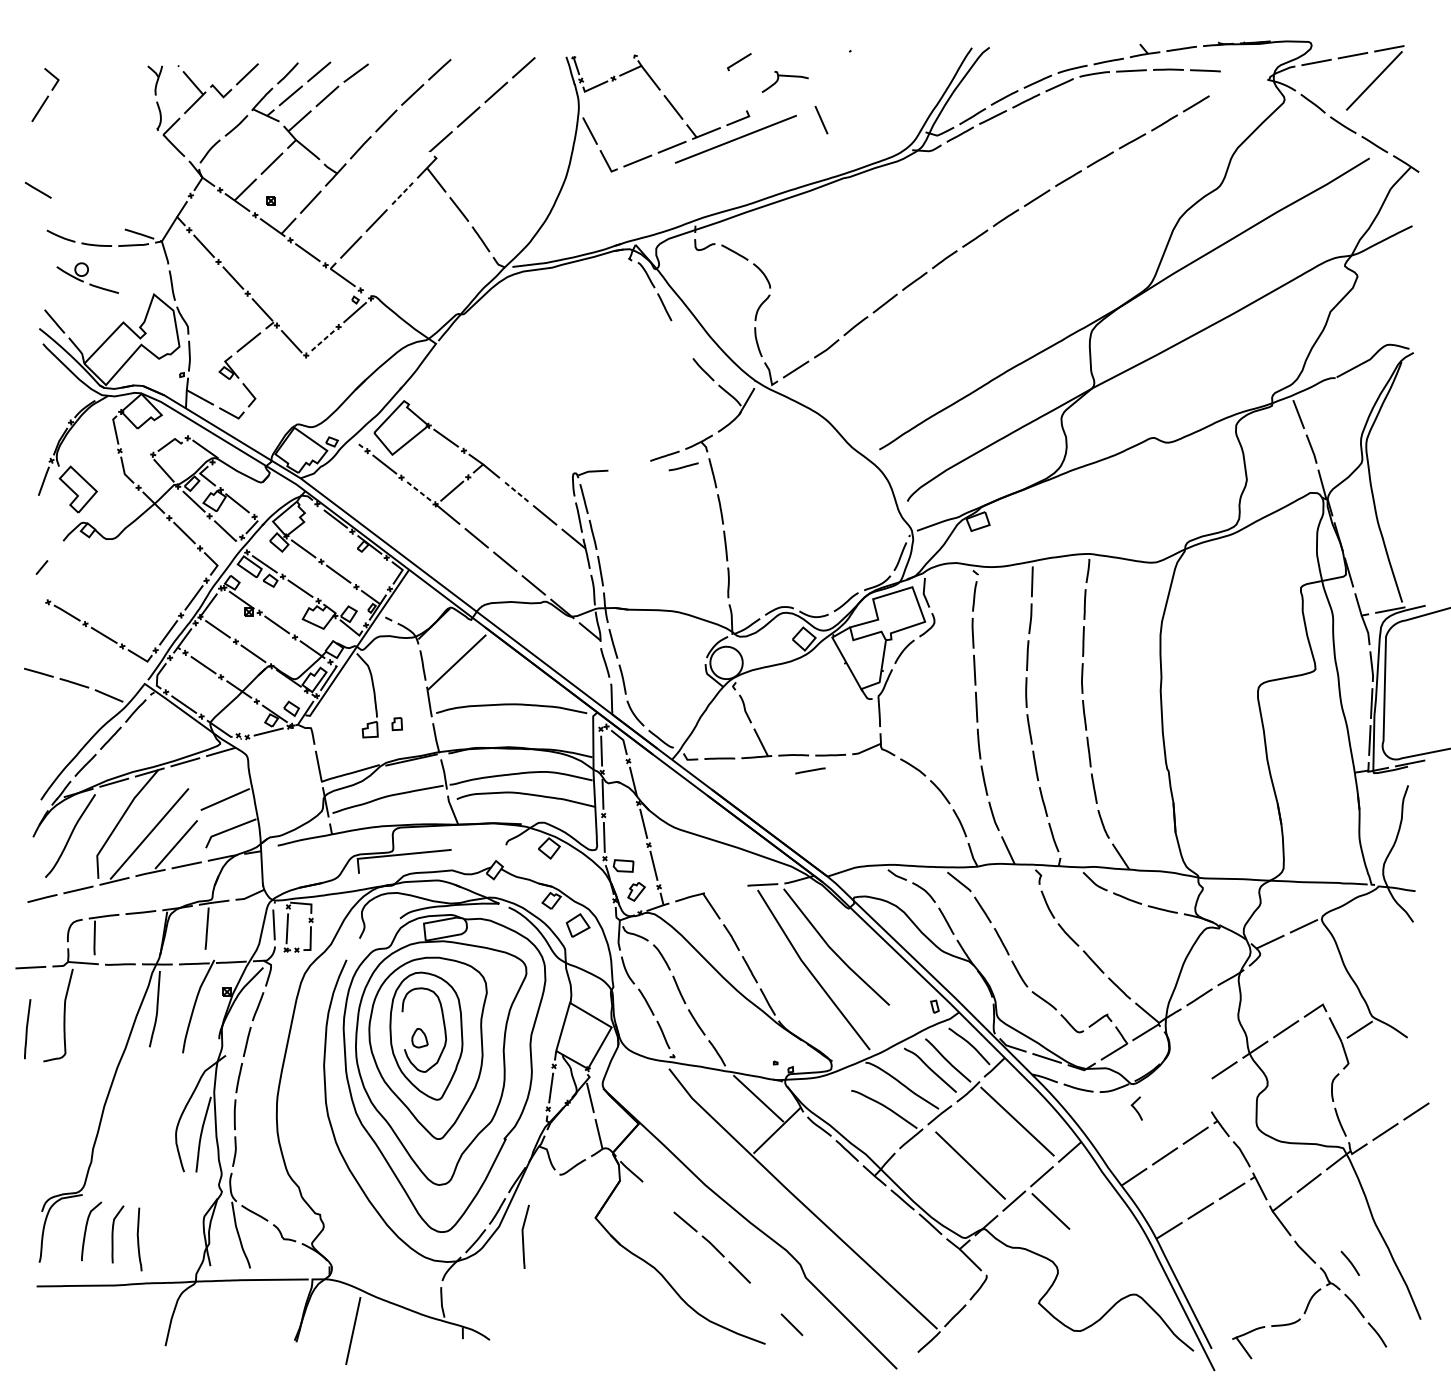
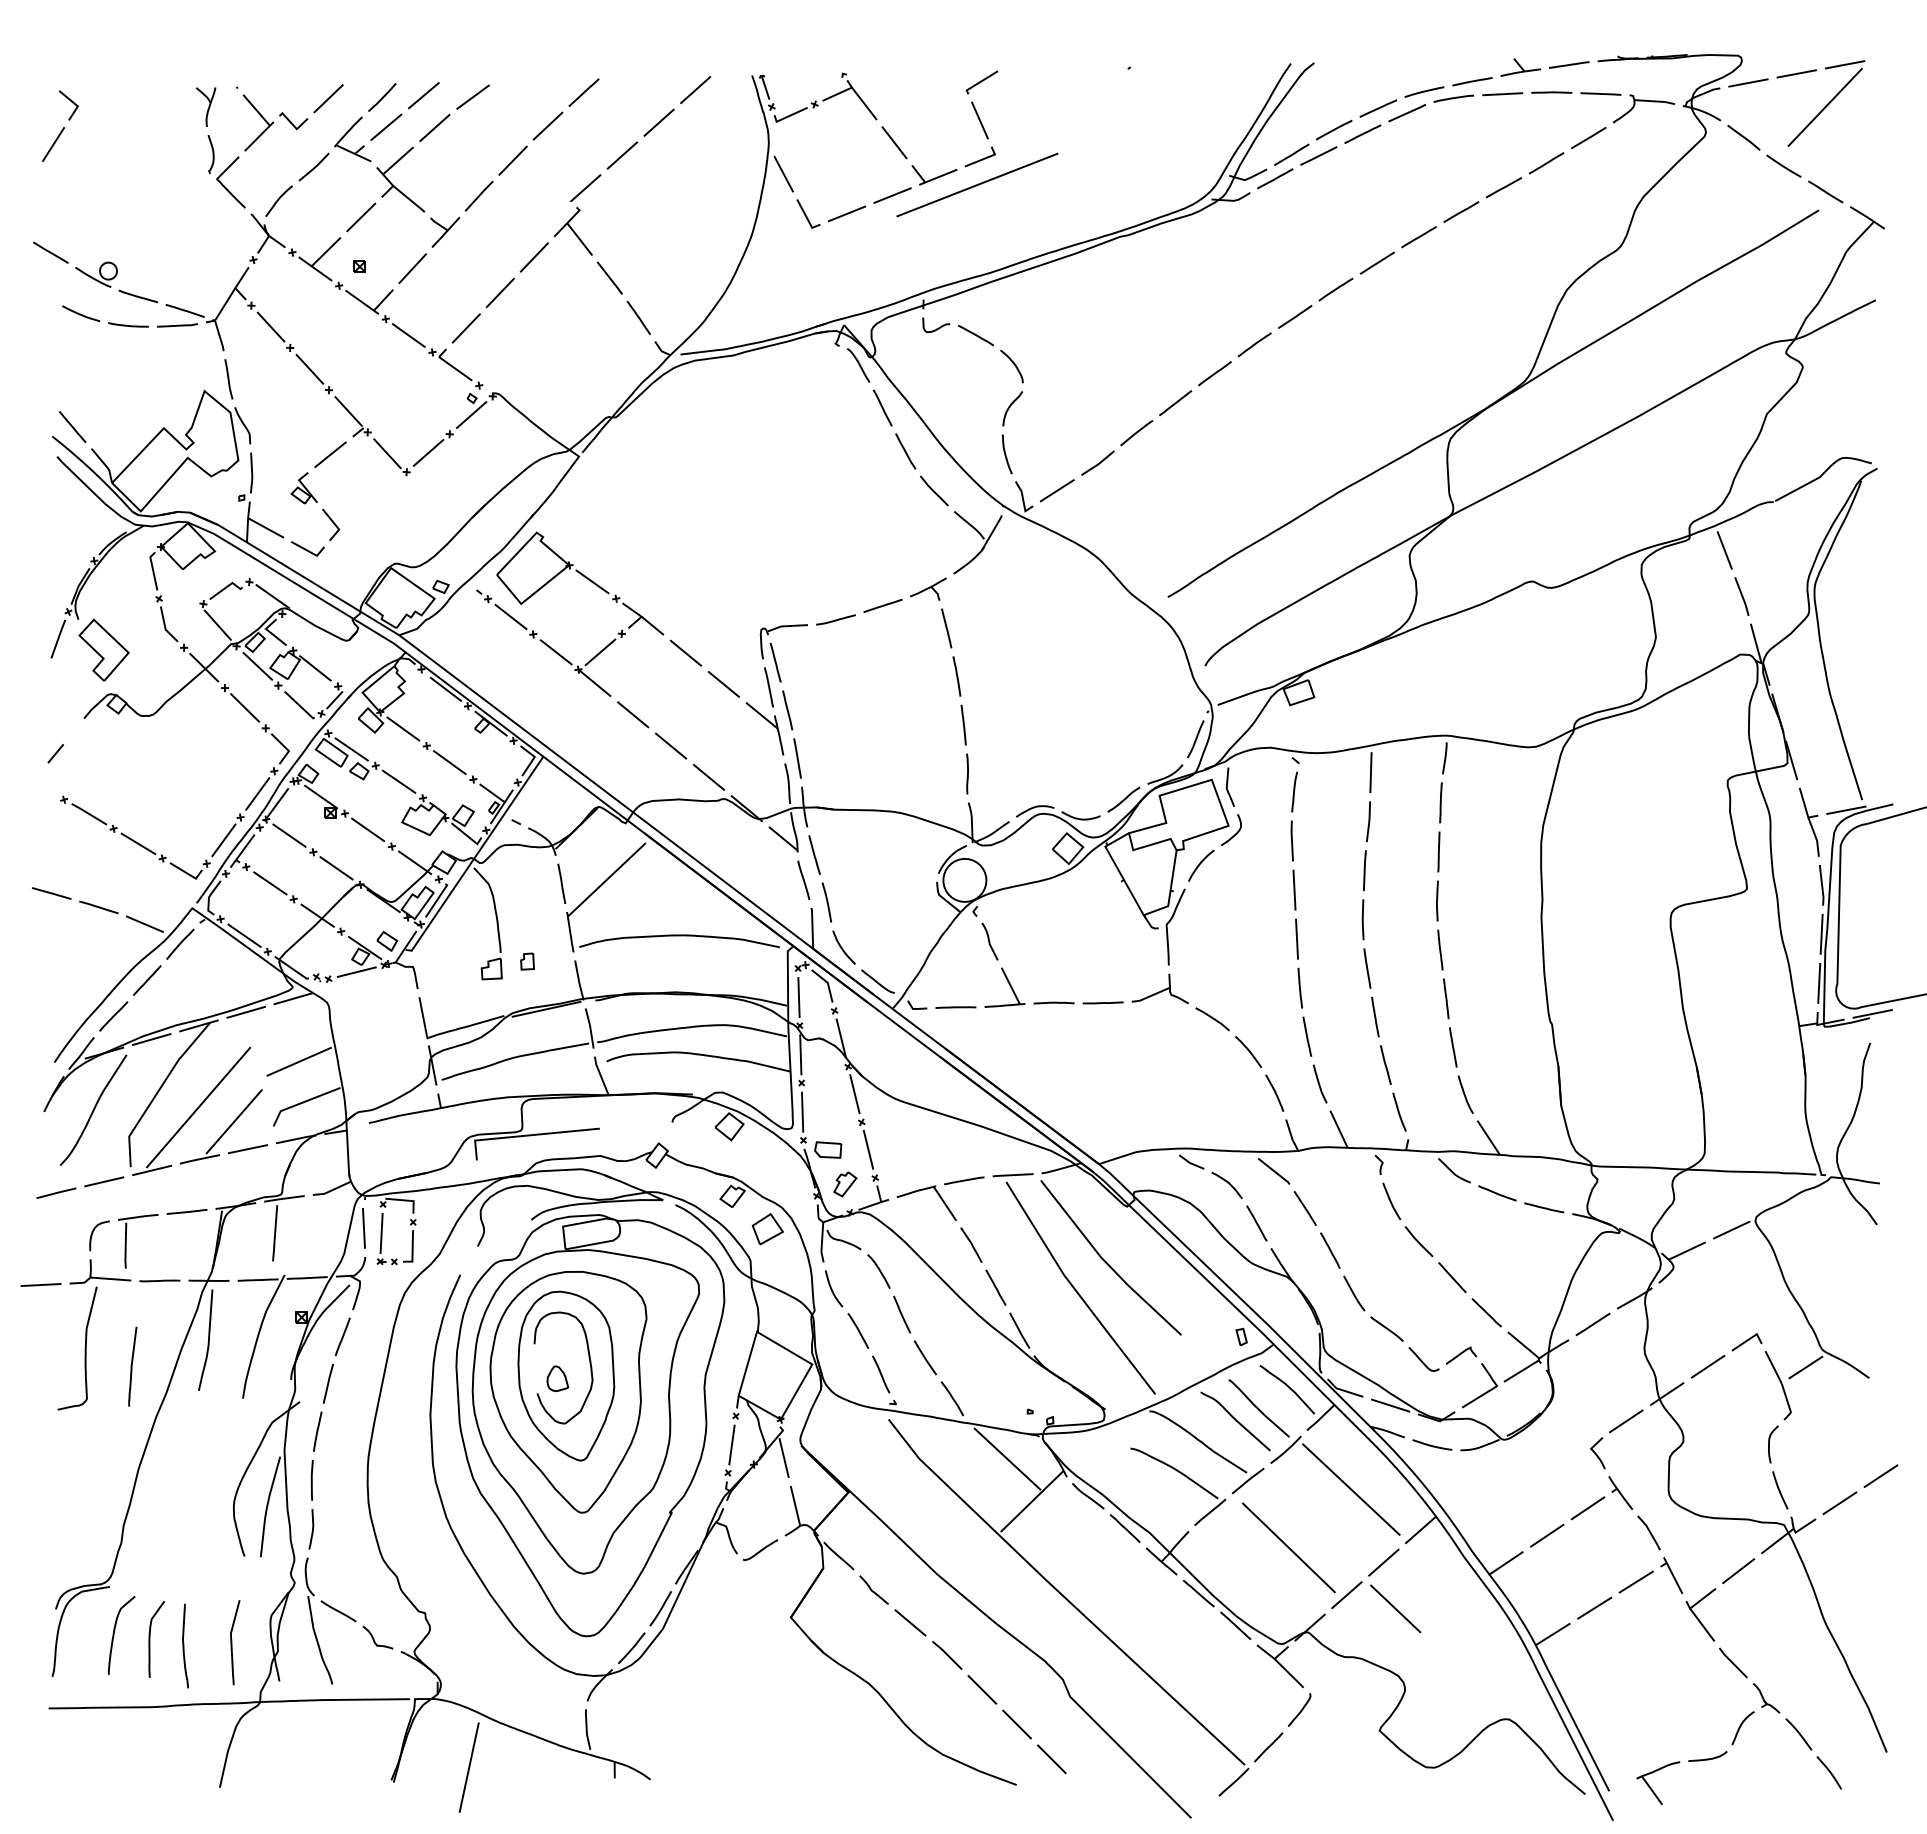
part: (784, 76) -> (1643, 101), moved
line: (821, 120) -> (979, 120), moved
line: (402, 193) -> (534, 257), dashed -> solid
part: (87, 278) -> (116, 282), moved
line: (681, 339) -> (905, 451), added
line: (322, 341) -> (428, 453), dashed -> solid
line: (683, 466) -> (835, 619), moved
line: (418, 490) -> (555, 651), dashed -> solid
line: (516, 491) -> (685, 652), dashed -> solid
line: (810, 770) -> (964, 1180), moved
curve: (27, 1028) -> (132, 1366), moved
curve: (1135, 1108) -> (1596, 1453), moved
curve: (657, 1197) -> (873, 1590), added
curve: (523, 1236) -> (232, 1642), moved
curve: (1349, 1262) -> (1792, 1676), removed
line: (765, 1298) -> (1016, 1724), added

